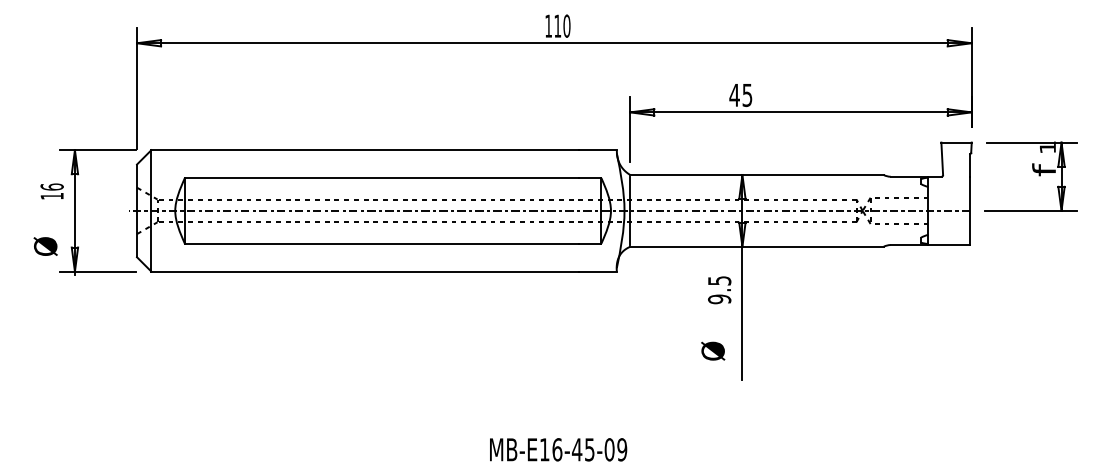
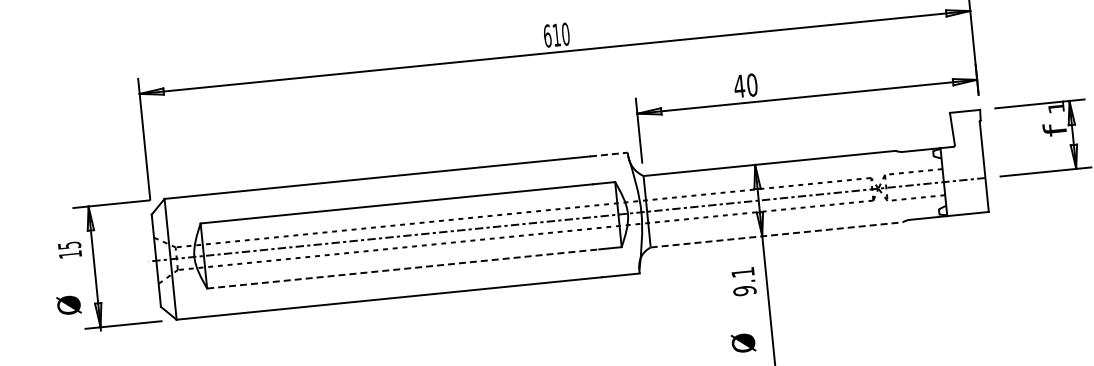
text: (548, 25) -> (547, 35), 110 -> 610
text: (747, 95) -> (752, 85), 45 -> 40
line: (597, 150) -> (608, 154), solid -> dashed
text: (51, 186) -> (68, 244), 16 -> 15
line: (382, 243) -> (403, 268), solid -> dashed
line: (756, 246) -> (776, 234), solid -> dashed
text: (719, 280) -> (742, 272), 9.5 -> 9.1

